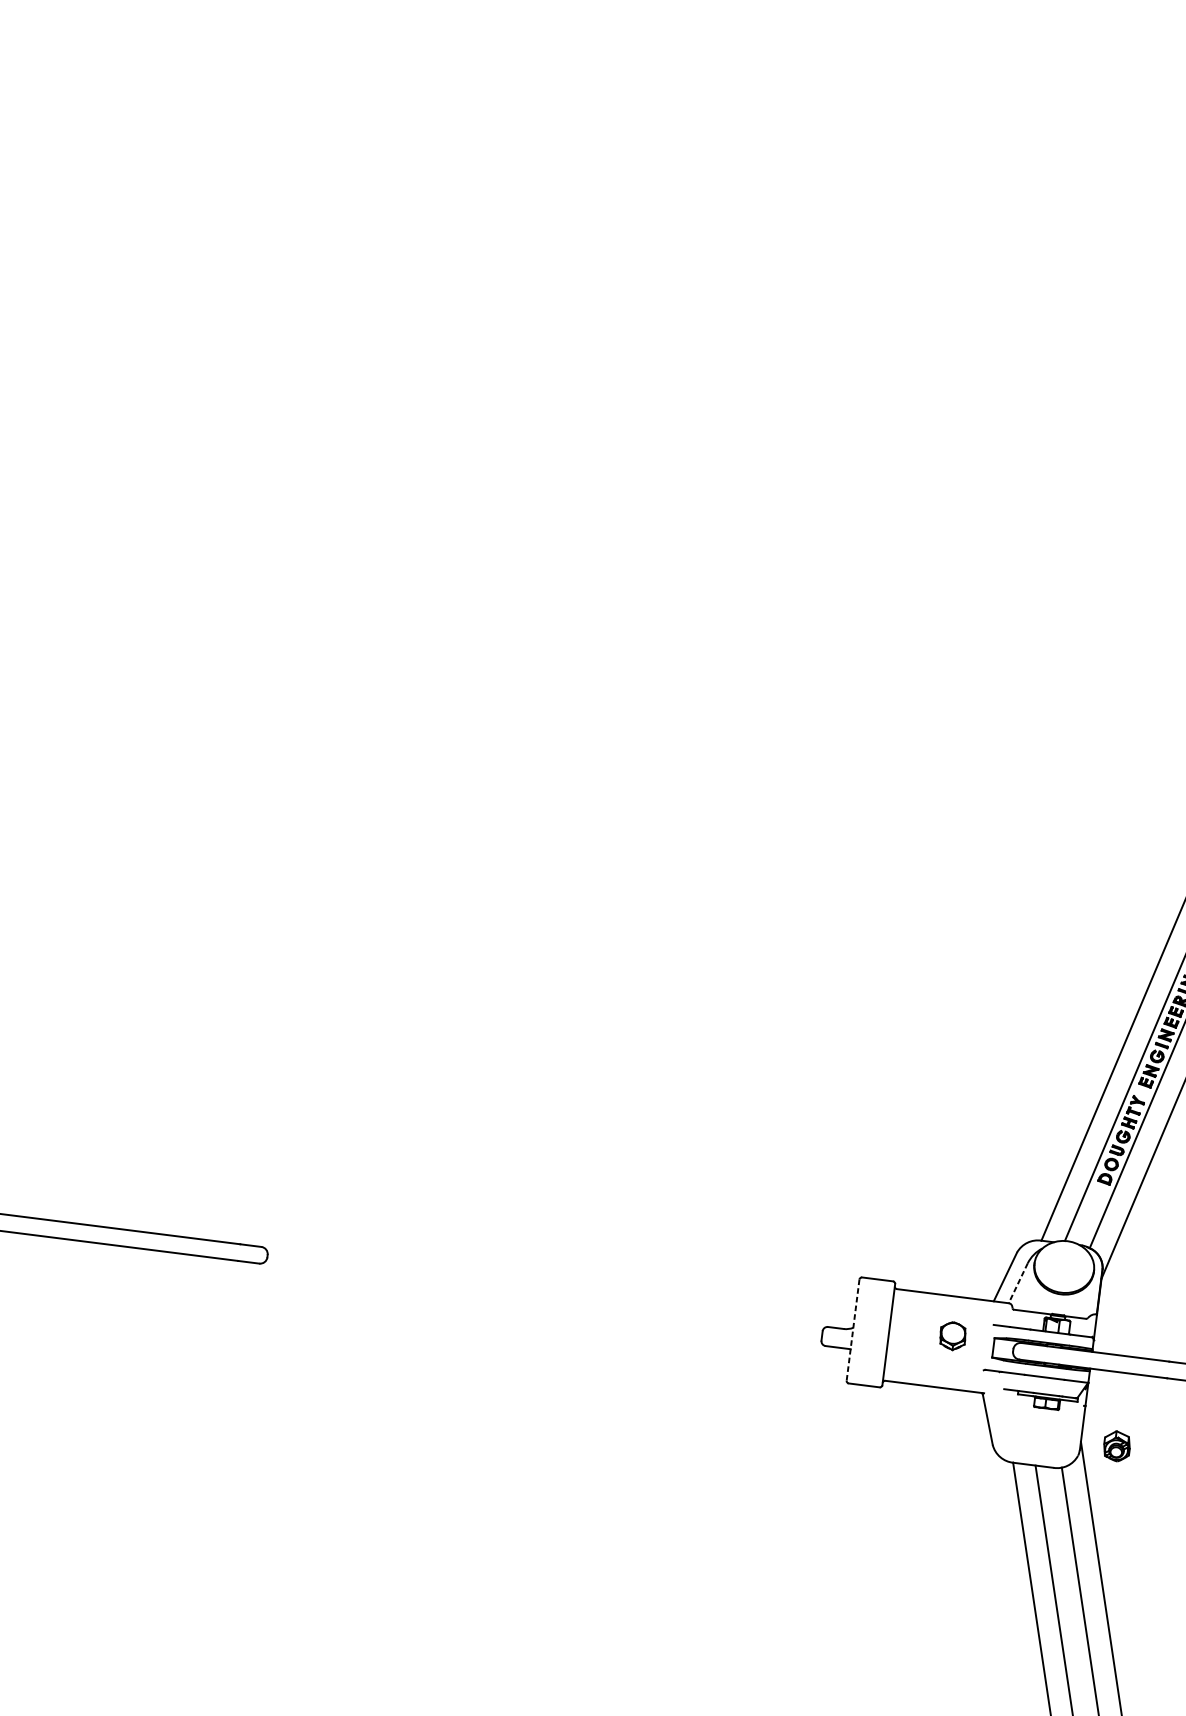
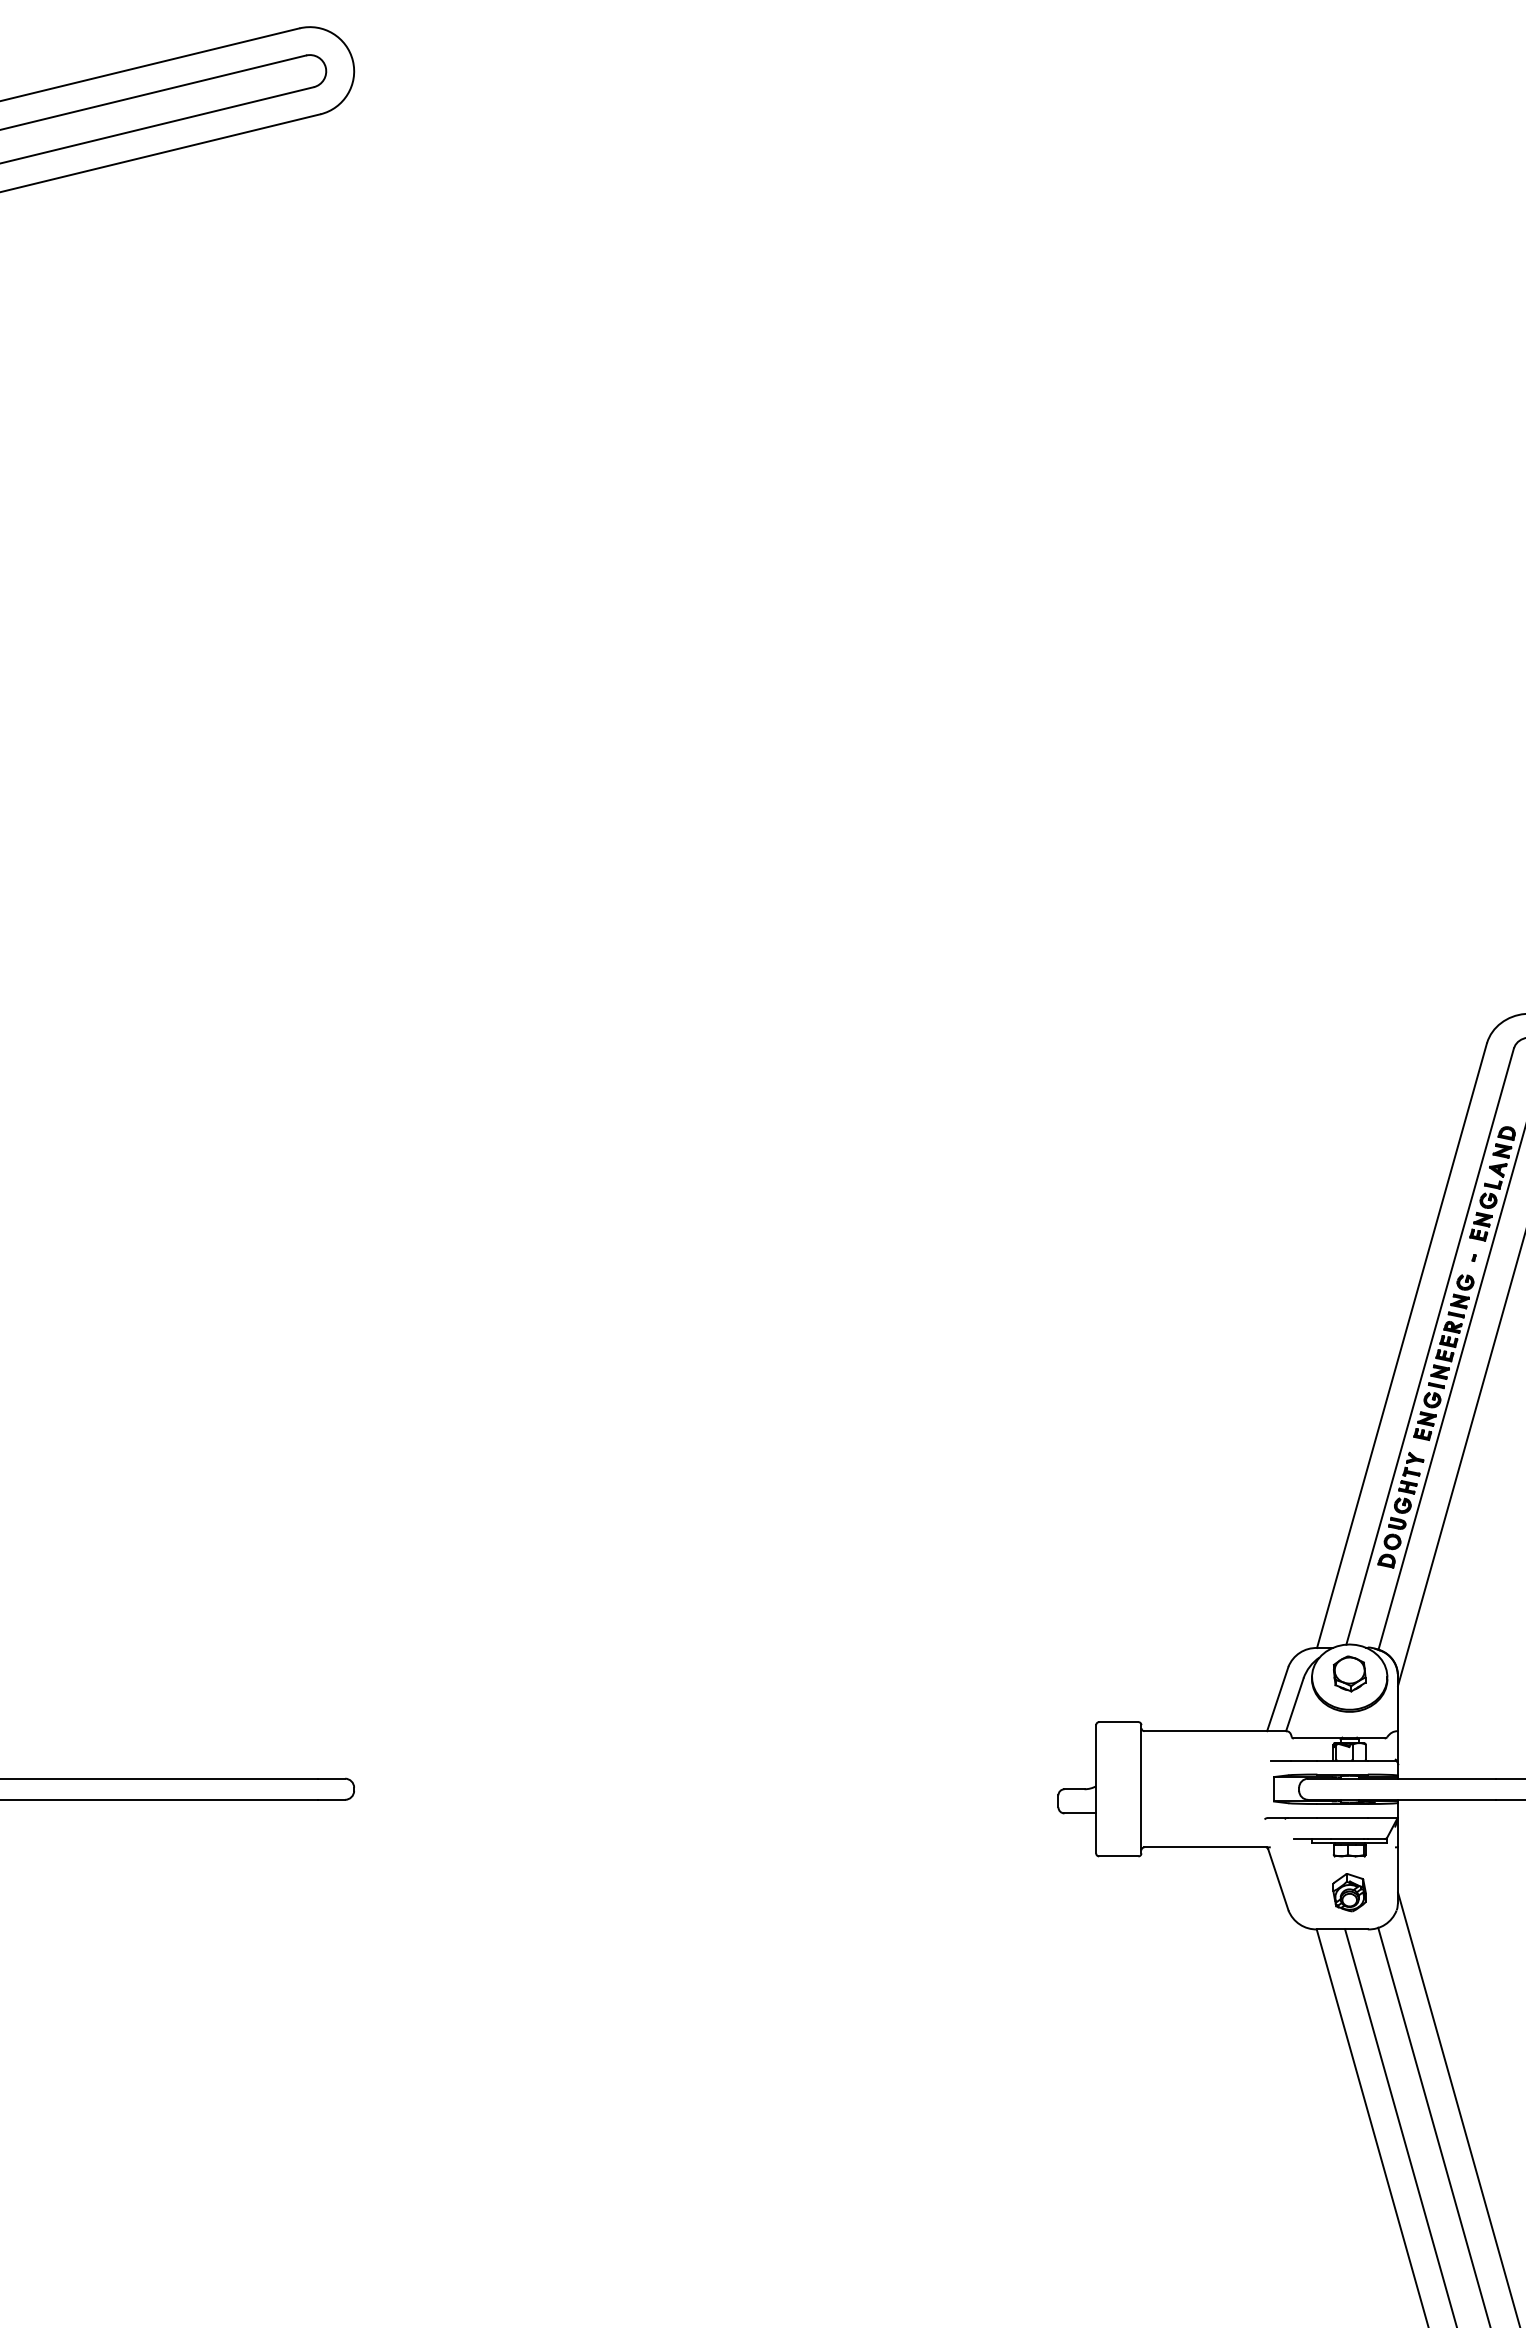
line: (1018, 1283) -> (1294, 1704), dashed -> solid
line: (853, 1330) -> (1096, 1789), dashed -> solid
part: (952, 1335) -> (1349, 1673), moved
part: (1116, 1446) -> (1349, 1892), moved

